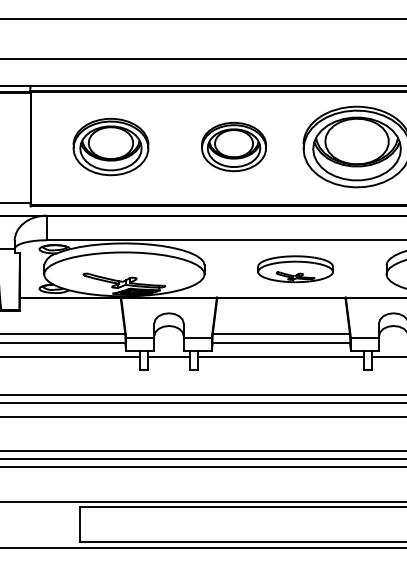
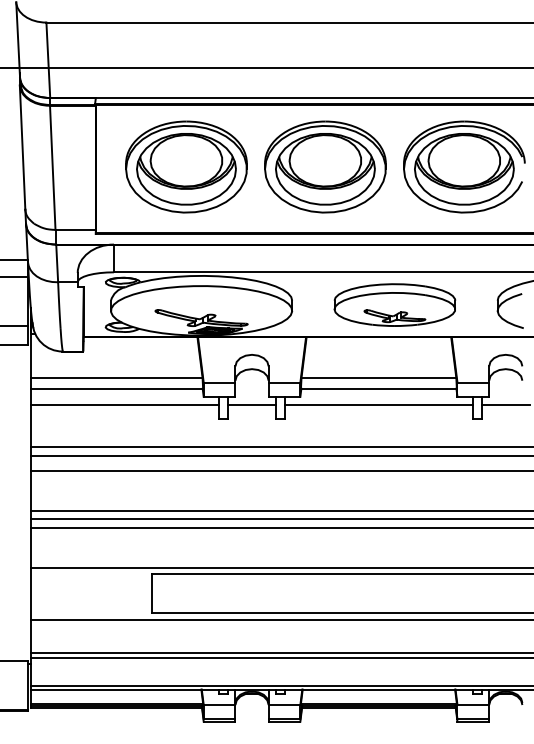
part: (110, 146) -> (186, 166), size x1.43
part: (234, 146) -> (325, 166), size x1.67
part: (295, 268) -> (394, 304), size x1.43

